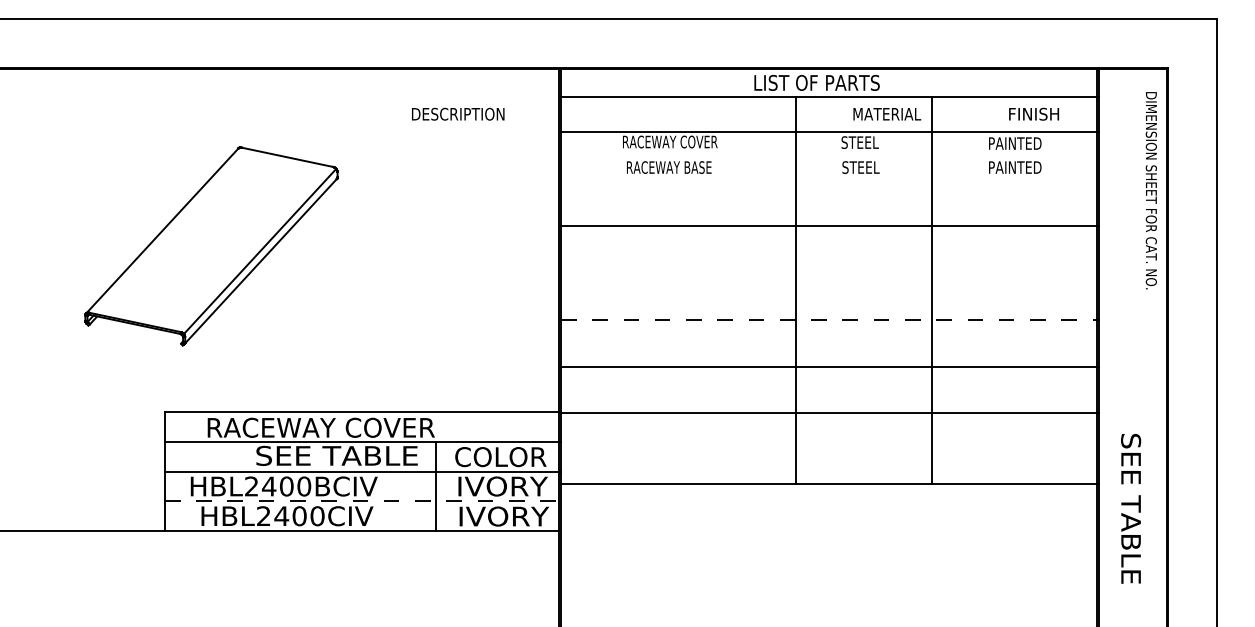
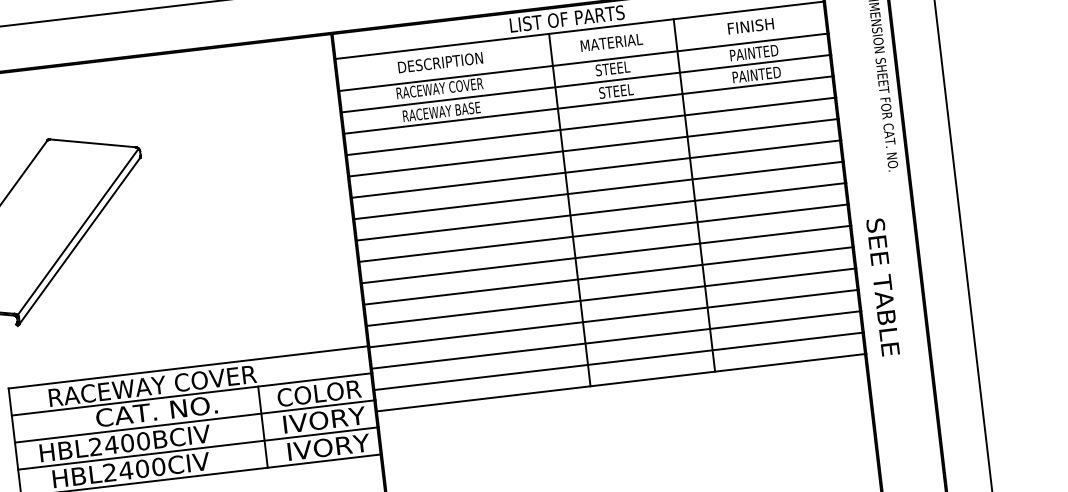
text: (458, 113) -> (440, 62), moved
text: (1033, 113) -> (750, 25), moved
text: (887, 114) -> (611, 42), moved
line: (829, 155) -> (586, 83), added
line: (829, 178) -> (588, 104), added
line: (829, 202) -> (591, 126), added
line: (829, 249) -> (596, 169), added
line: (829, 272) -> (598, 190), added
line: (829, 296) -> (601, 212), added
line: (829, 319) -> (603, 233), dashed -> solid
line: (829, 343) -> (606, 254), added
line: (829, 390) -> (611, 297), added
line: (829, 436) -> (616, 339), added
text: (336, 455) -> (169, 409), SEE TABLE -> CAT. NO.
line: (829, 460) -> (618, 361), added
line: (363, 501) -> (199, 448), dashed -> solid
text: (1131, 508) -> (883, 286), moved

